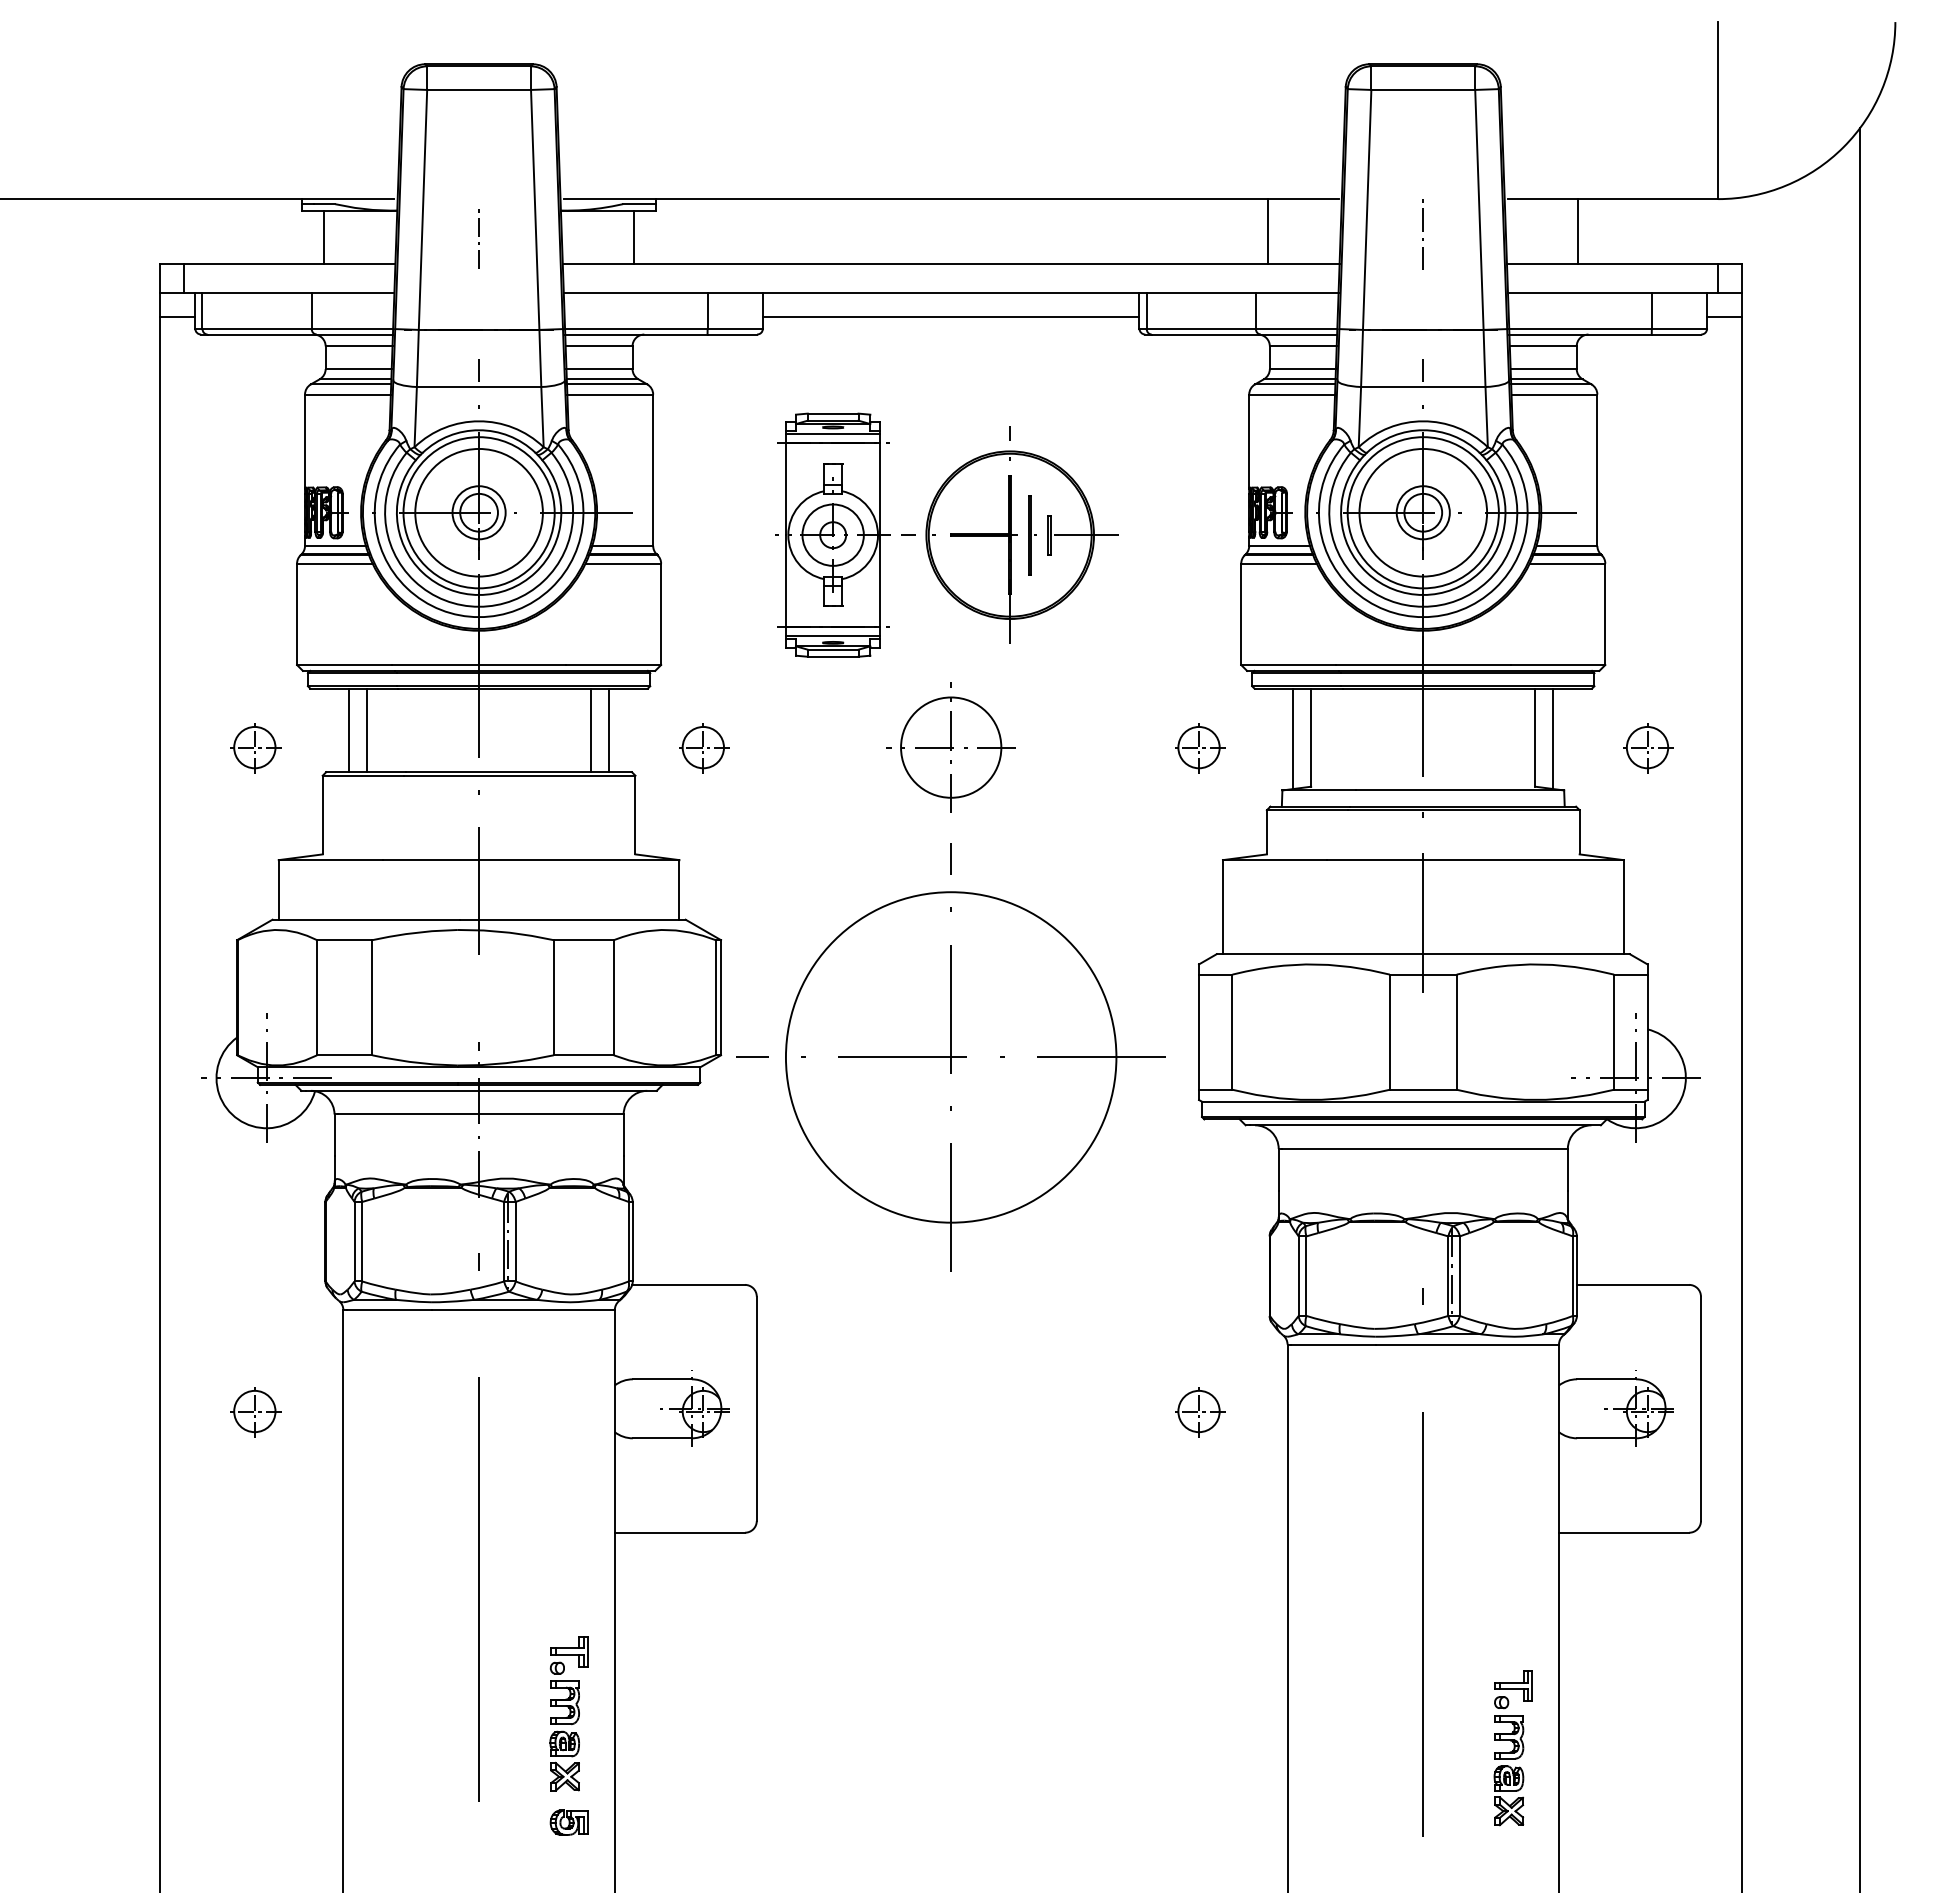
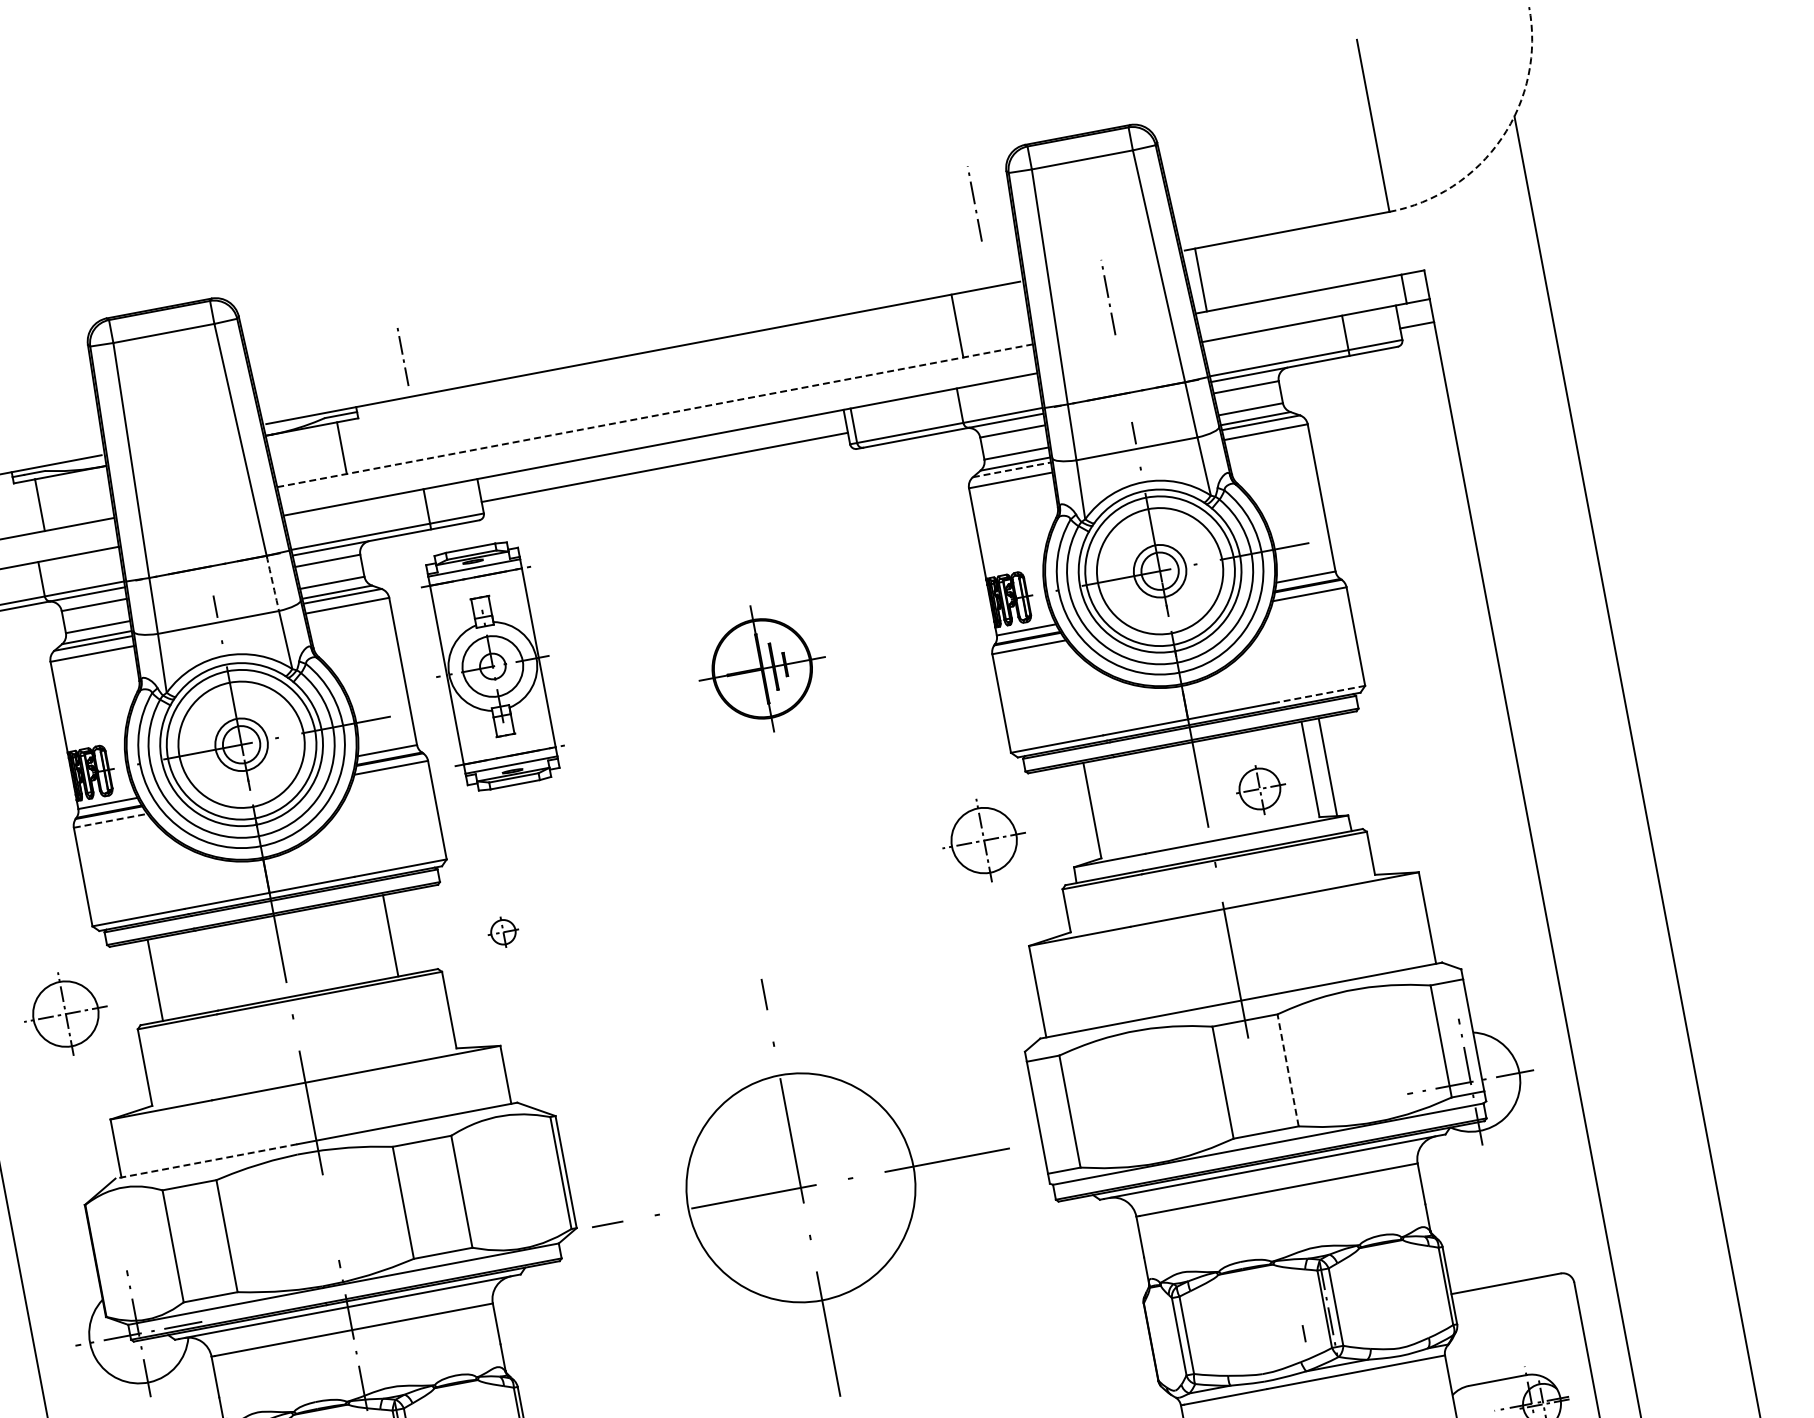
line: (1307, 113) -> (974, 204), added
arc: (1843, 147) -> (1501, 138), solid -> dashed
line: (1578, 231) -> (1201, 280), moved
line: (478, 236) -> (402, 354), moved
line: (951, 263) -> (655, 415), solid -> dashed
arc: (540, 358) -> (272, 583), solid -> dashed
line: (1295, 384) -> (1012, 469), solid -> dashed
part: (832, 534) -> (492, 665), moved
part: (1009, 534) -> (761, 668), size x0.6
line: (334, 563) -> (110, 820), solid -> dashed
line: (1558, 665) -> (1319, 694), solid -> dashed
line: (366, 730) -> (172, 977), removed
line: (608, 730) -> (407, 932), removed
line: (1293, 738) -> (1075, 814), removed
part: (950, 747) -> (743, 886), removed
part: (255, 748) -> (67, 1015), size x1.6
part: (704, 748) -> (504, 932), size x0.6
part: (1200, 748) -> (986, 841), size x1.6
part: (1648, 748) -> (1261, 789), moved
line: (365, 919) -> (205, 1161), solid -> dashed
line: (1456, 1032) -> (1287, 1070), solid -> dashed
circle: (950, 1057) -> (800, 1188), size x0.7

